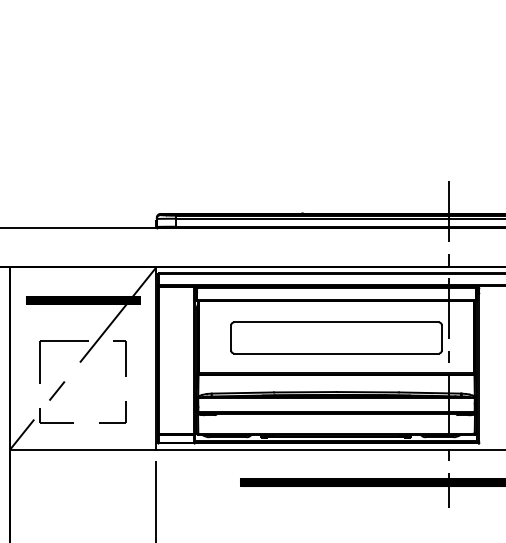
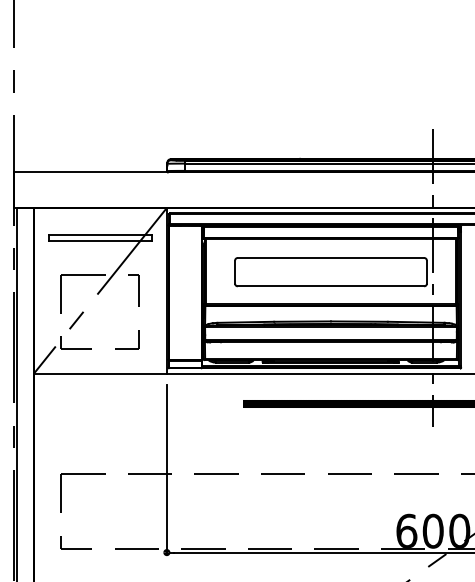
hatch: (82, 299) -> (99, 237), removed

